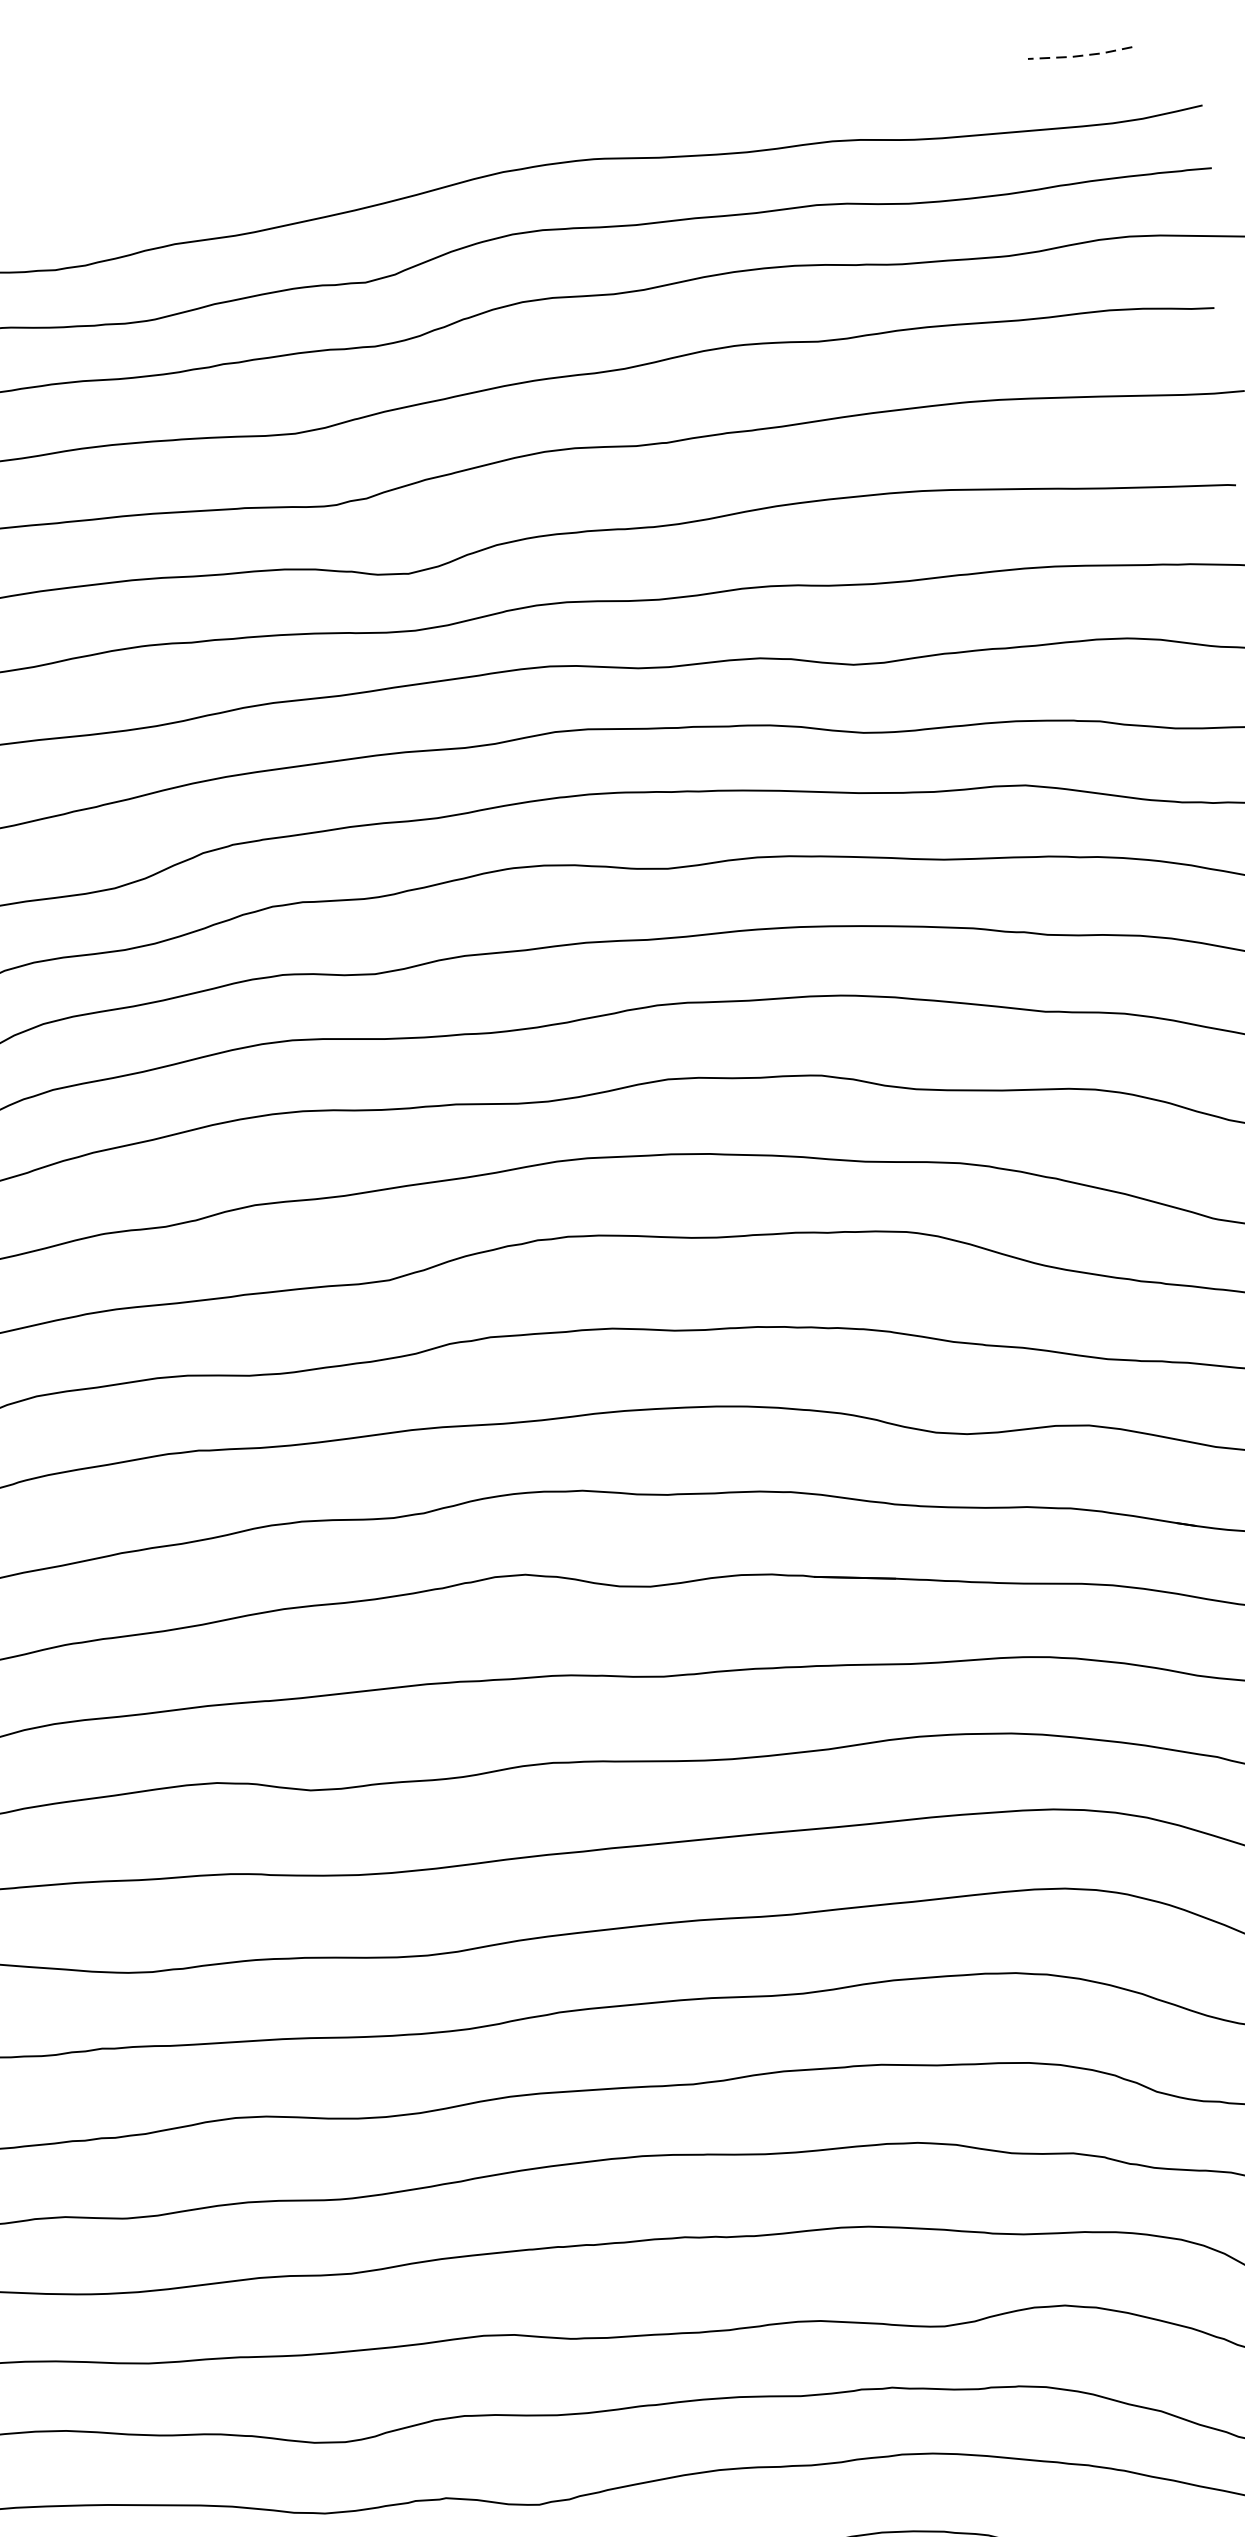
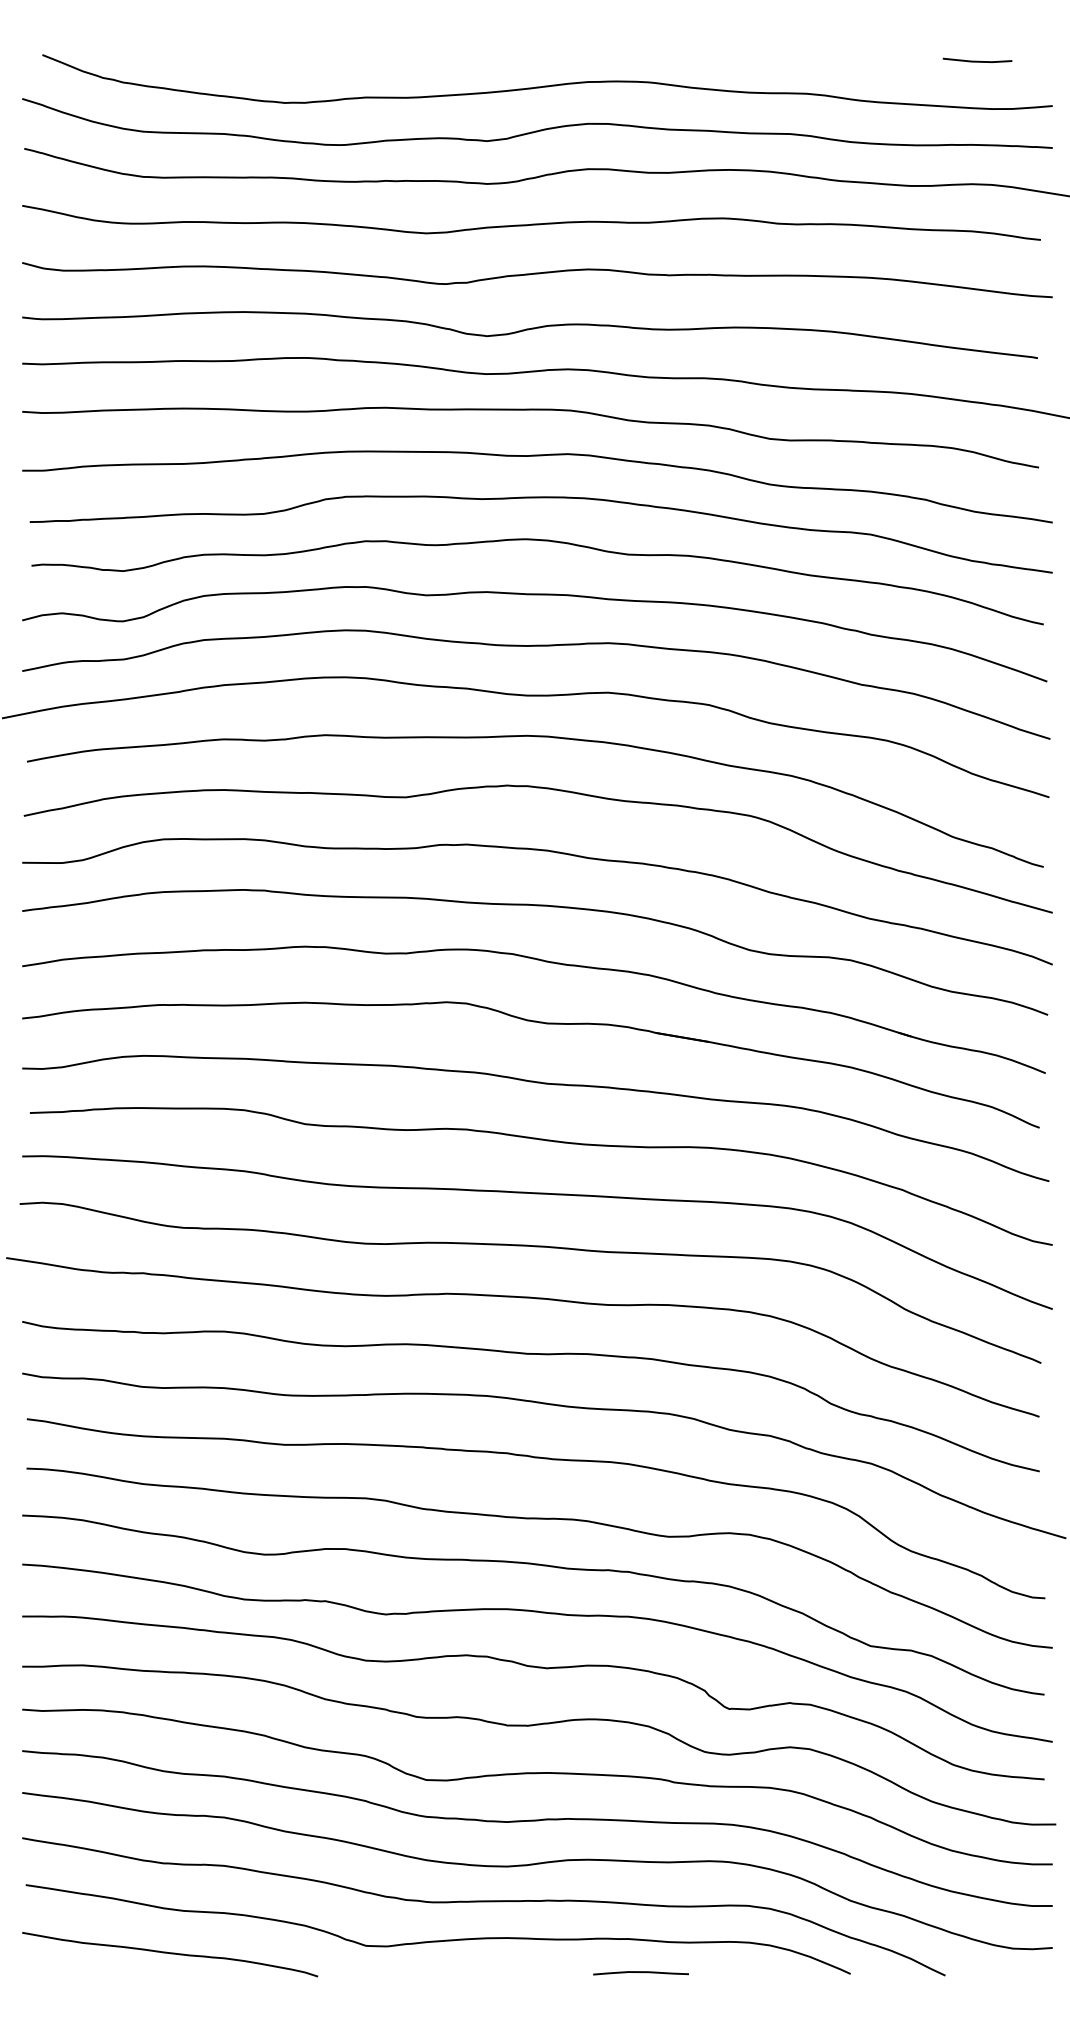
line: (1080, 55) -> (977, 61), dashed -> solid

